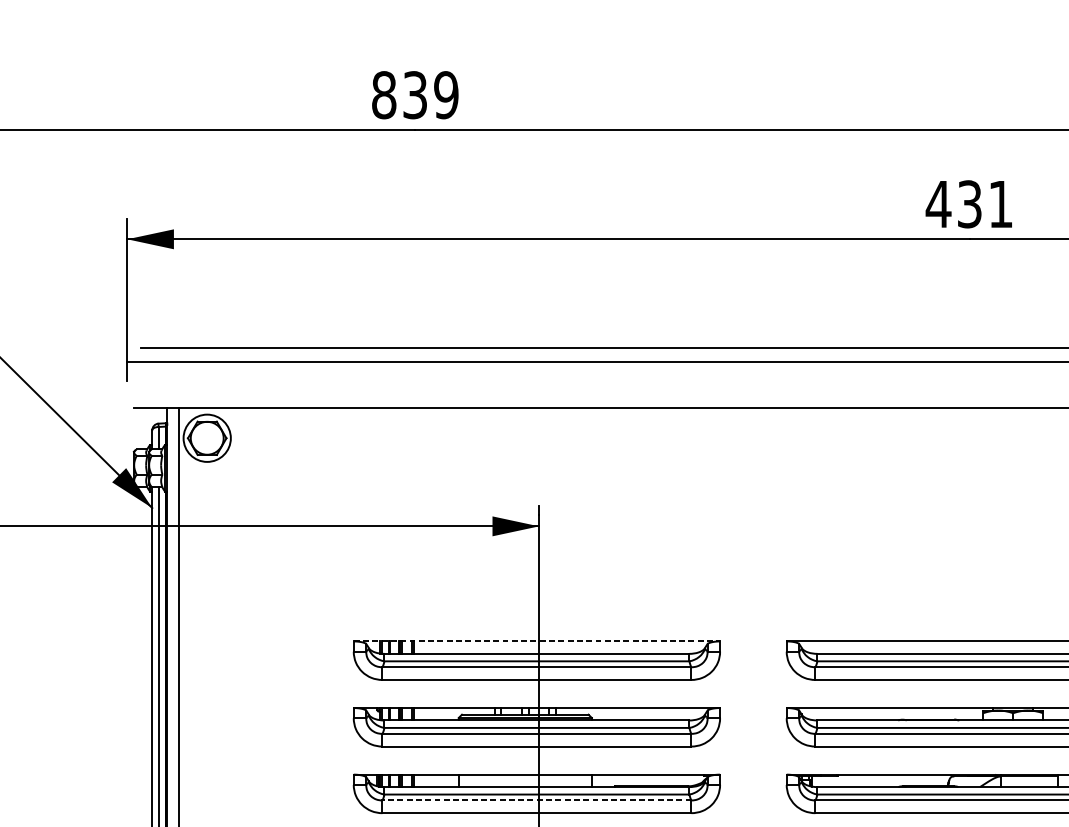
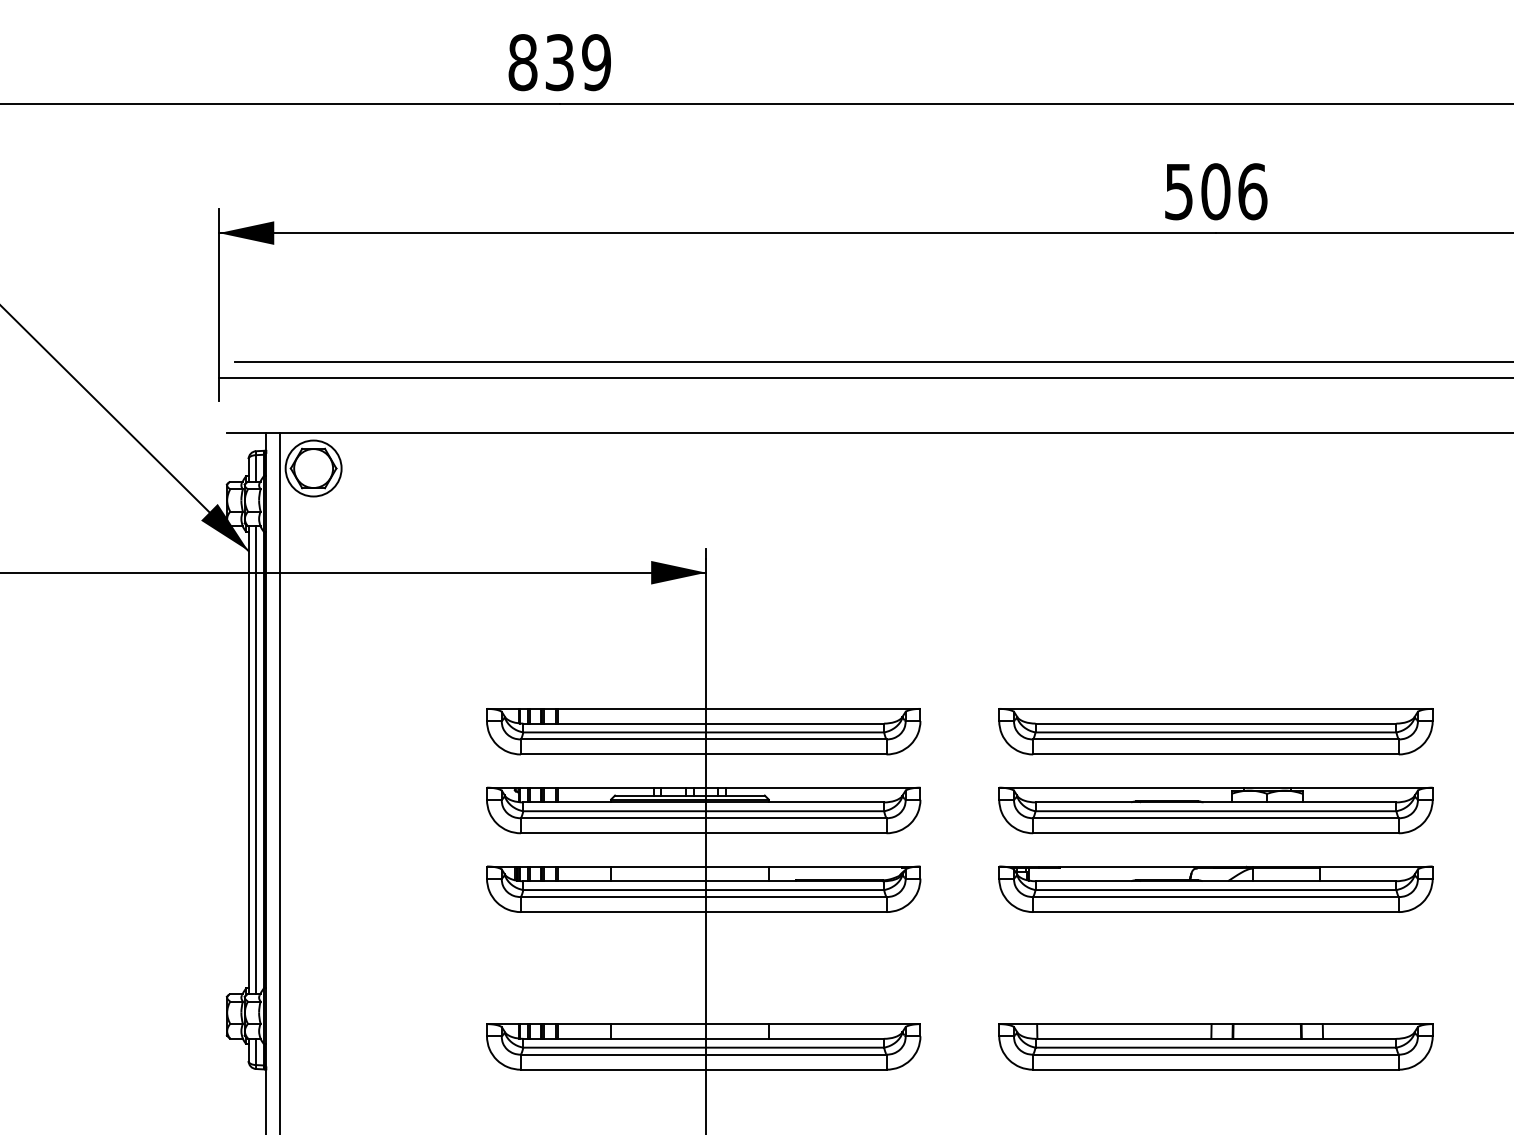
text: (969, 204) -> (1215, 191), 431 -> 506
line: (536, 641) -> (703, 708), dashed -> solid
line: (536, 800) -> (703, 897), dashed -> solid

